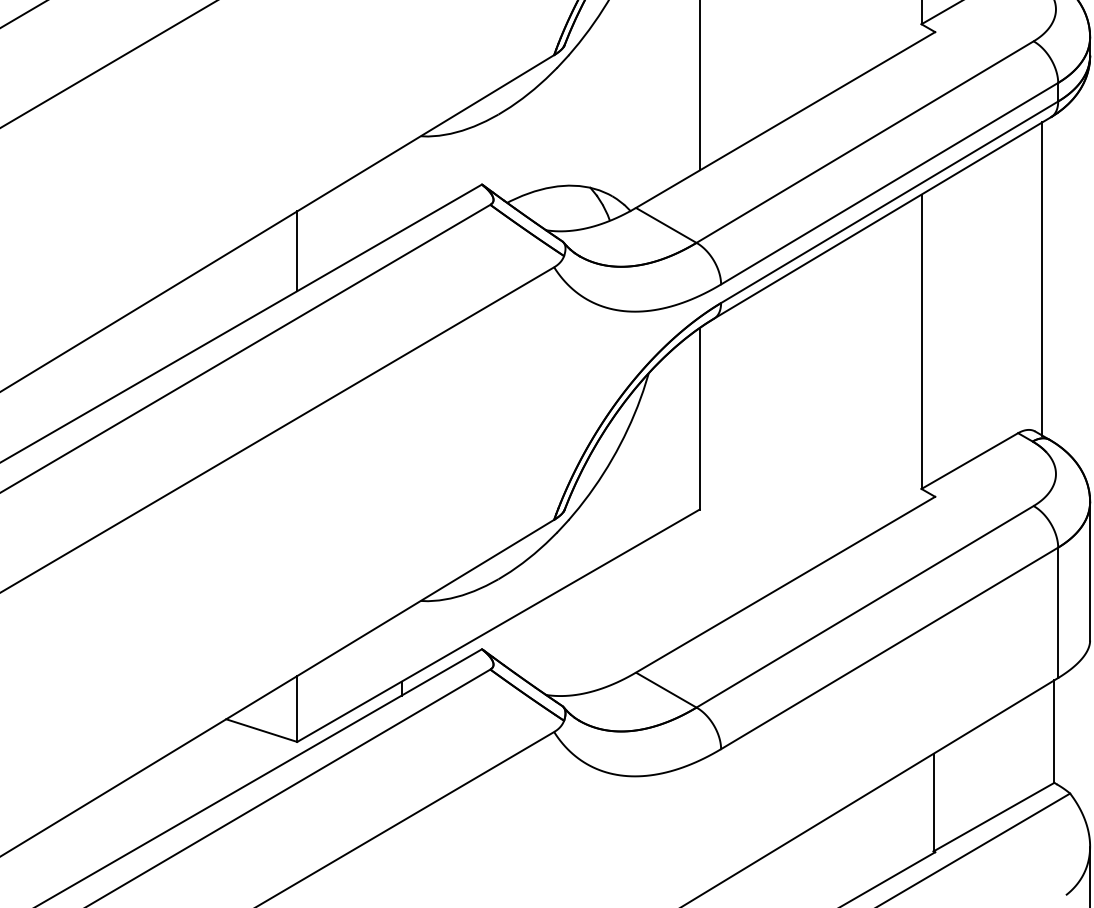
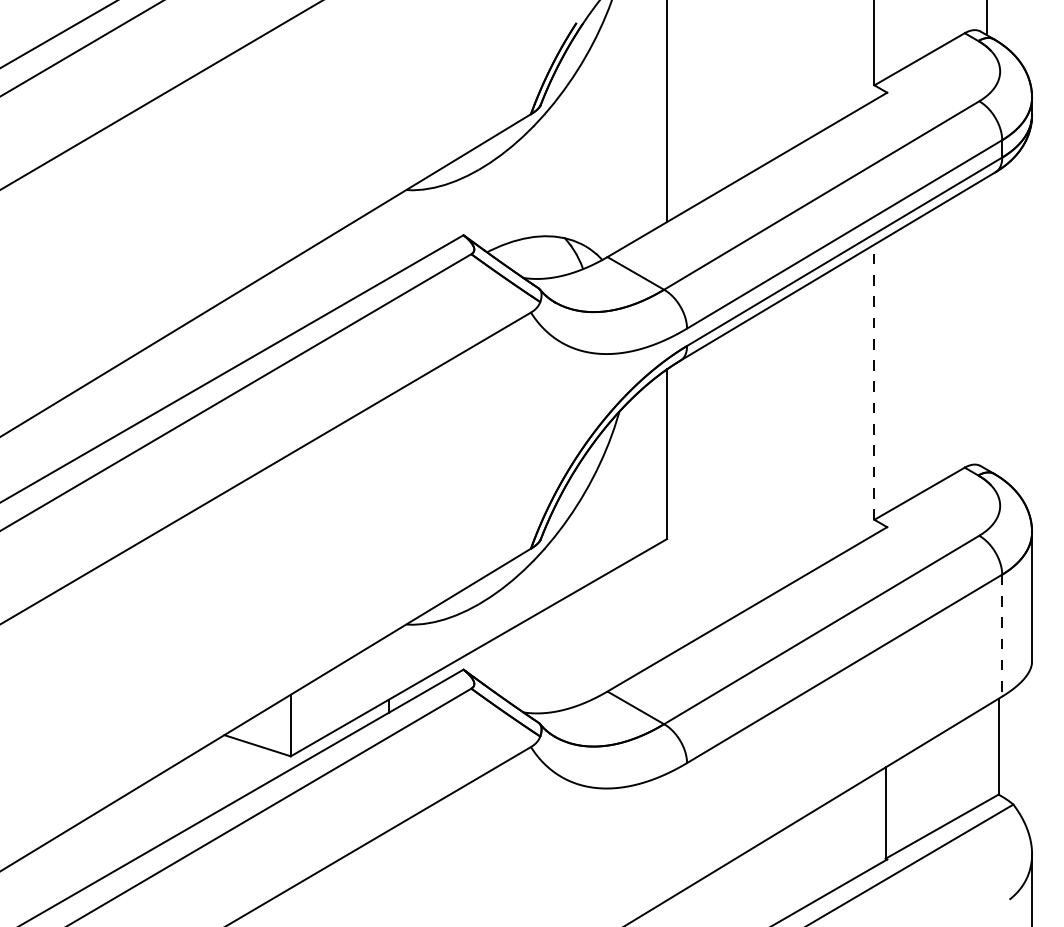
line: (296, 251) -> (290, 297), removed
line: (1042, 278) -> (987, 323), removed
line: (921, 342) -> (874, 382), solid -> dashed
line: (1058, 612) -> (1002, 635), solid -> dashed

